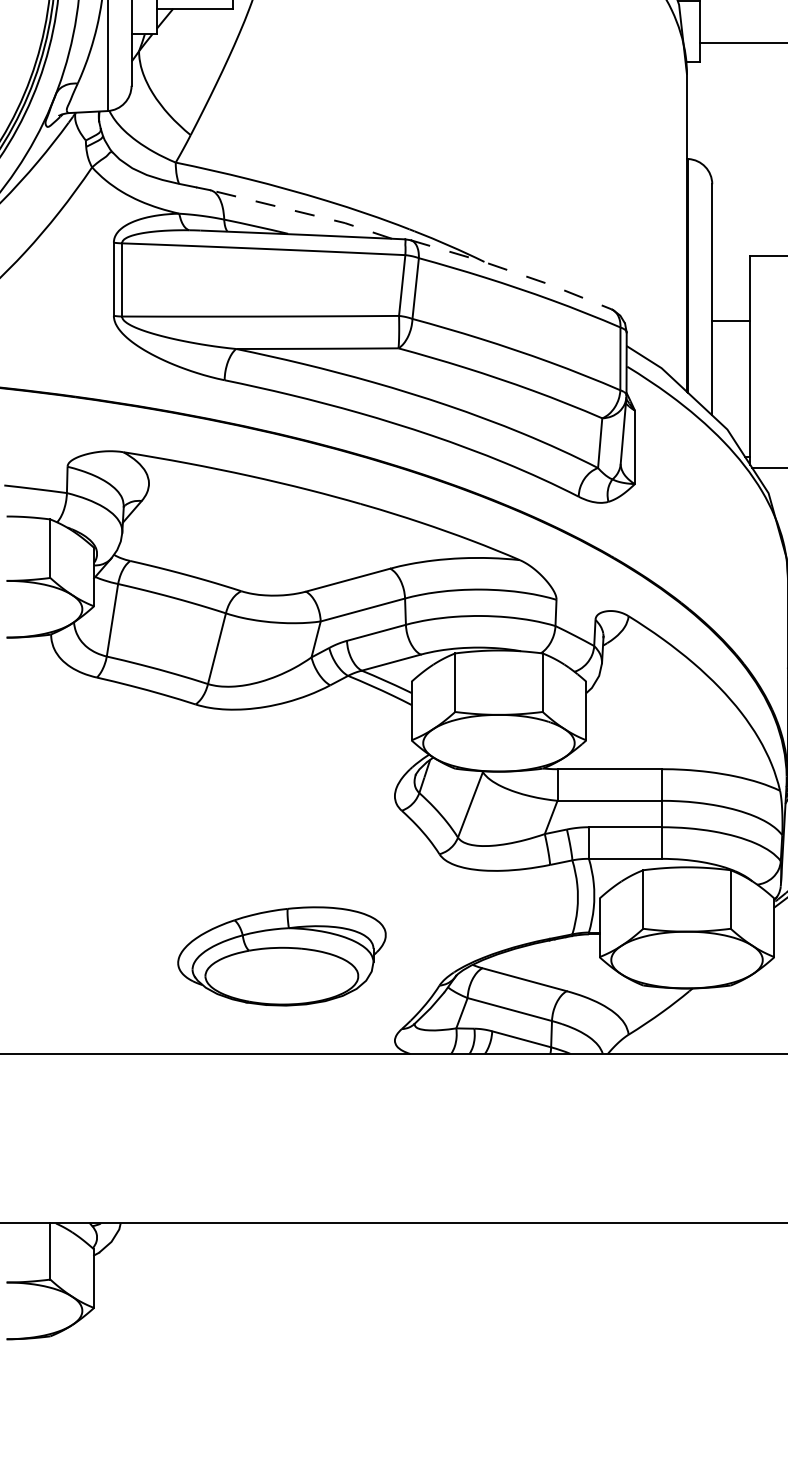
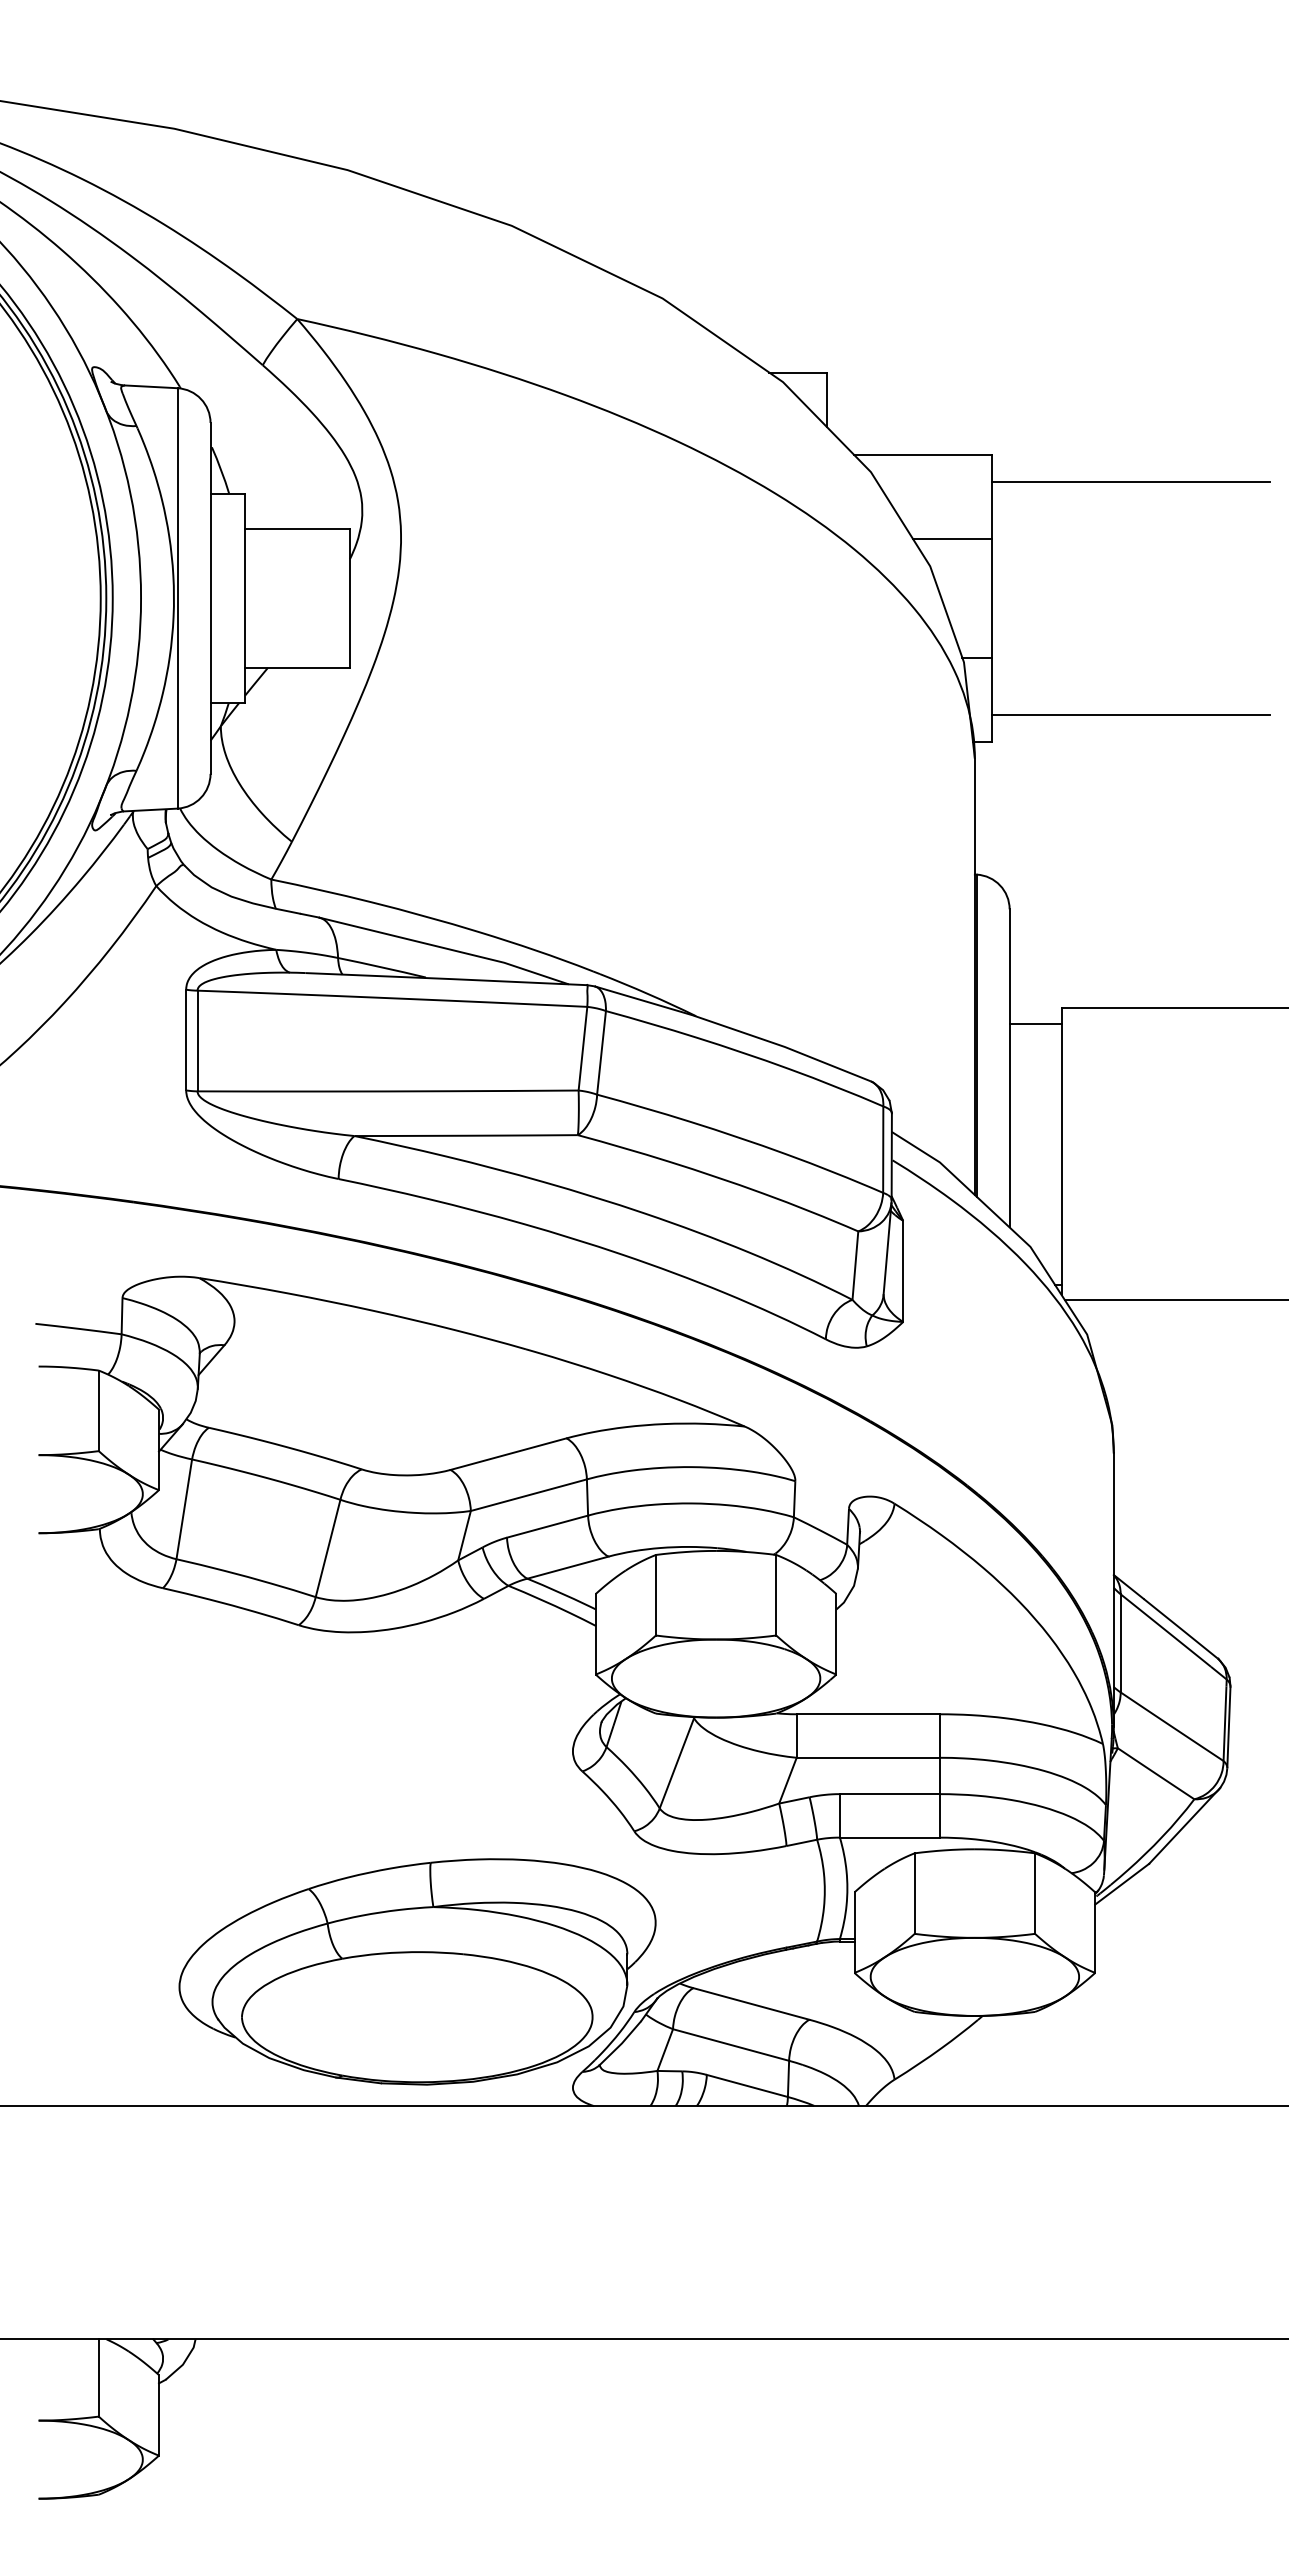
line: (302, 212) -> (445, 948), dashed -> solid
line: (512, 271) -> (734, 1029), dashed -> solid
line: (731, 321) -> (1035, 1024), moved
part: (281, 956) -> (417, 1971), size x1.67

